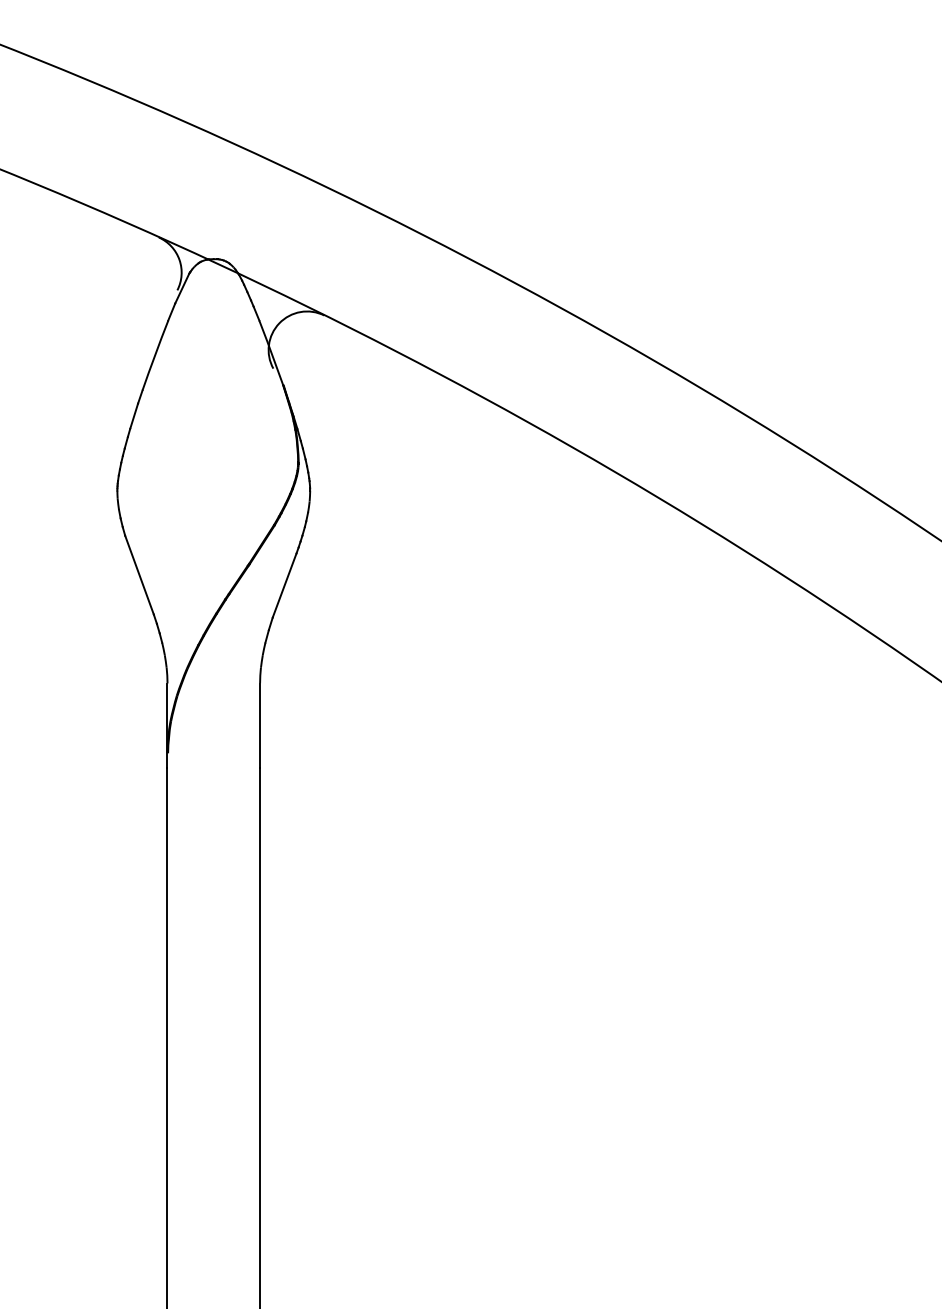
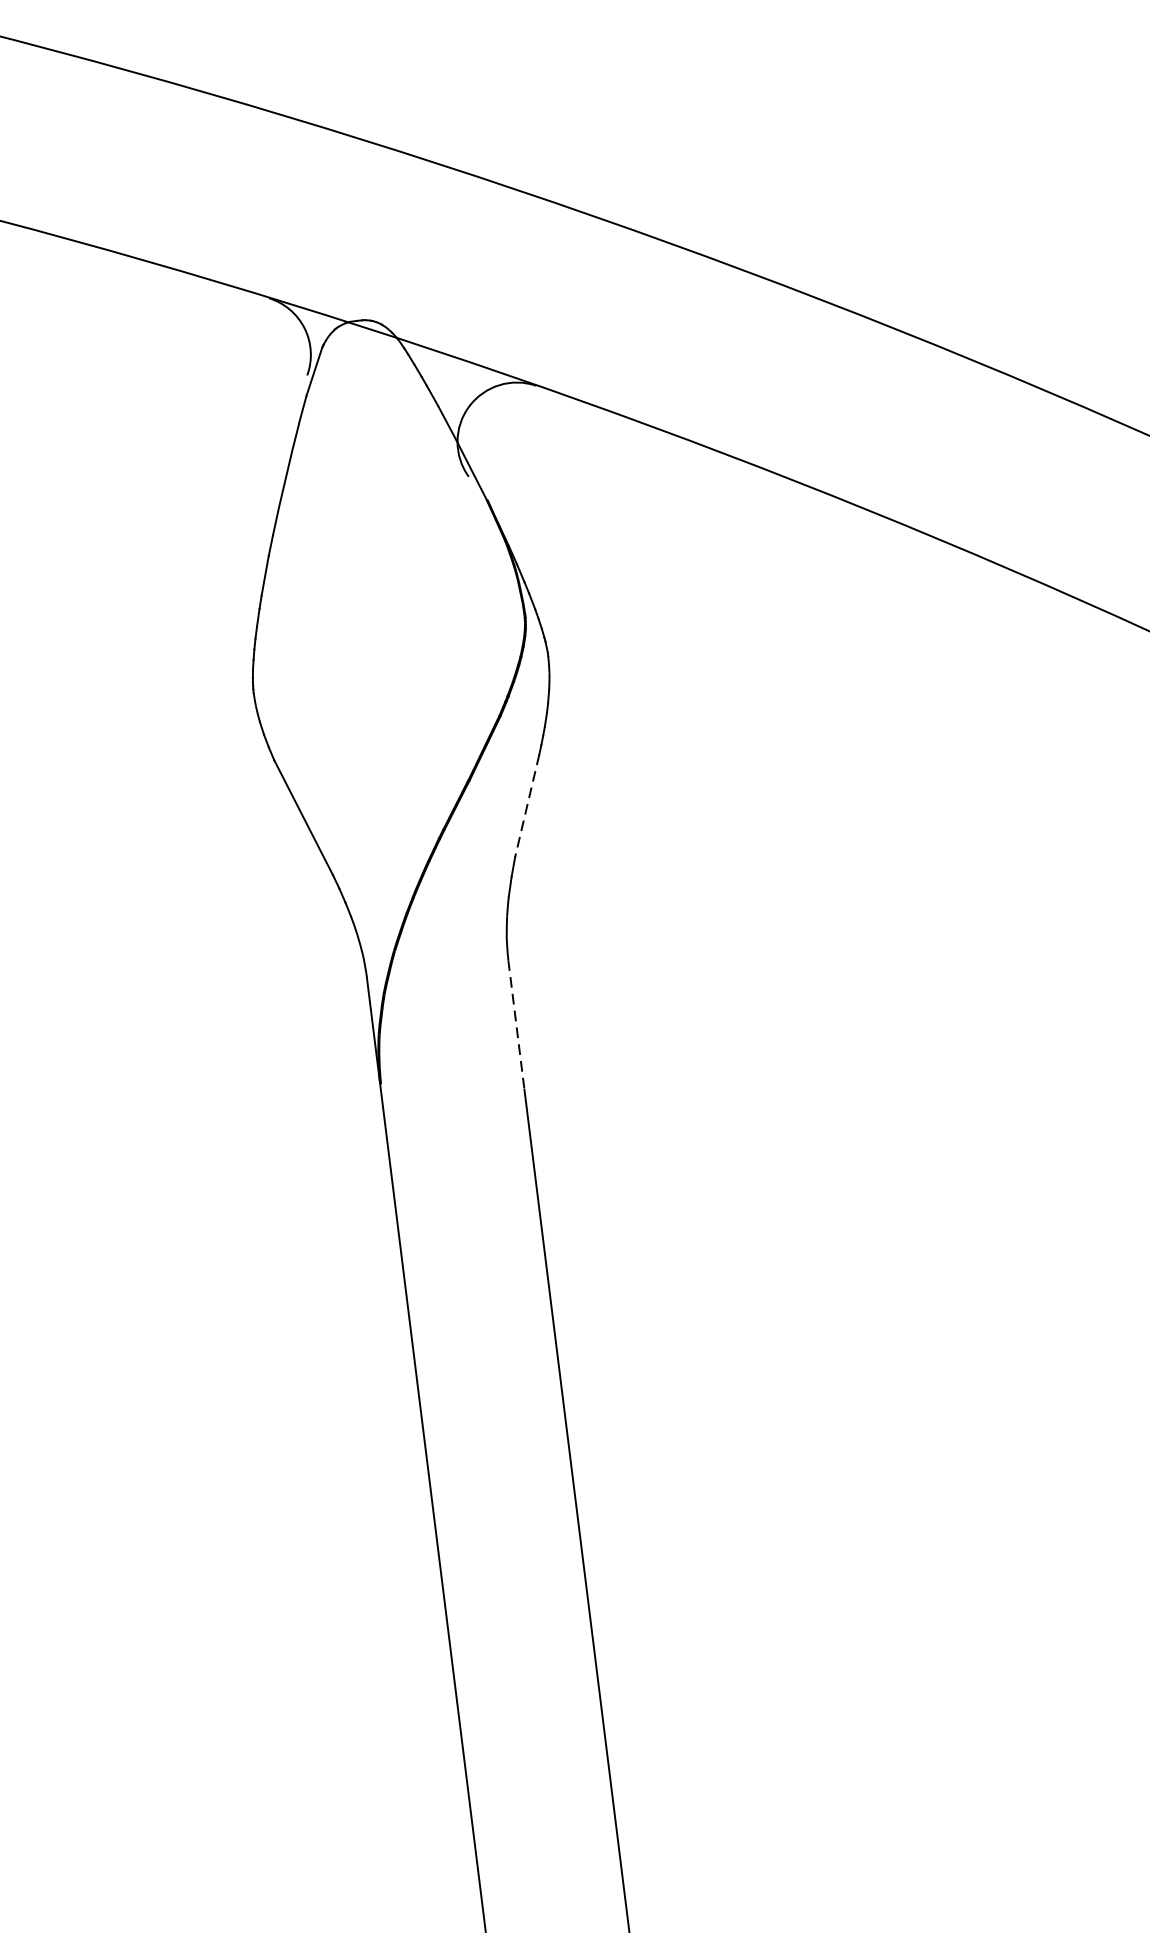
line: (284, 586) -> (527, 807), solid -> dashed
line: (260, 726) -> (517, 1025), solid -> dashed

